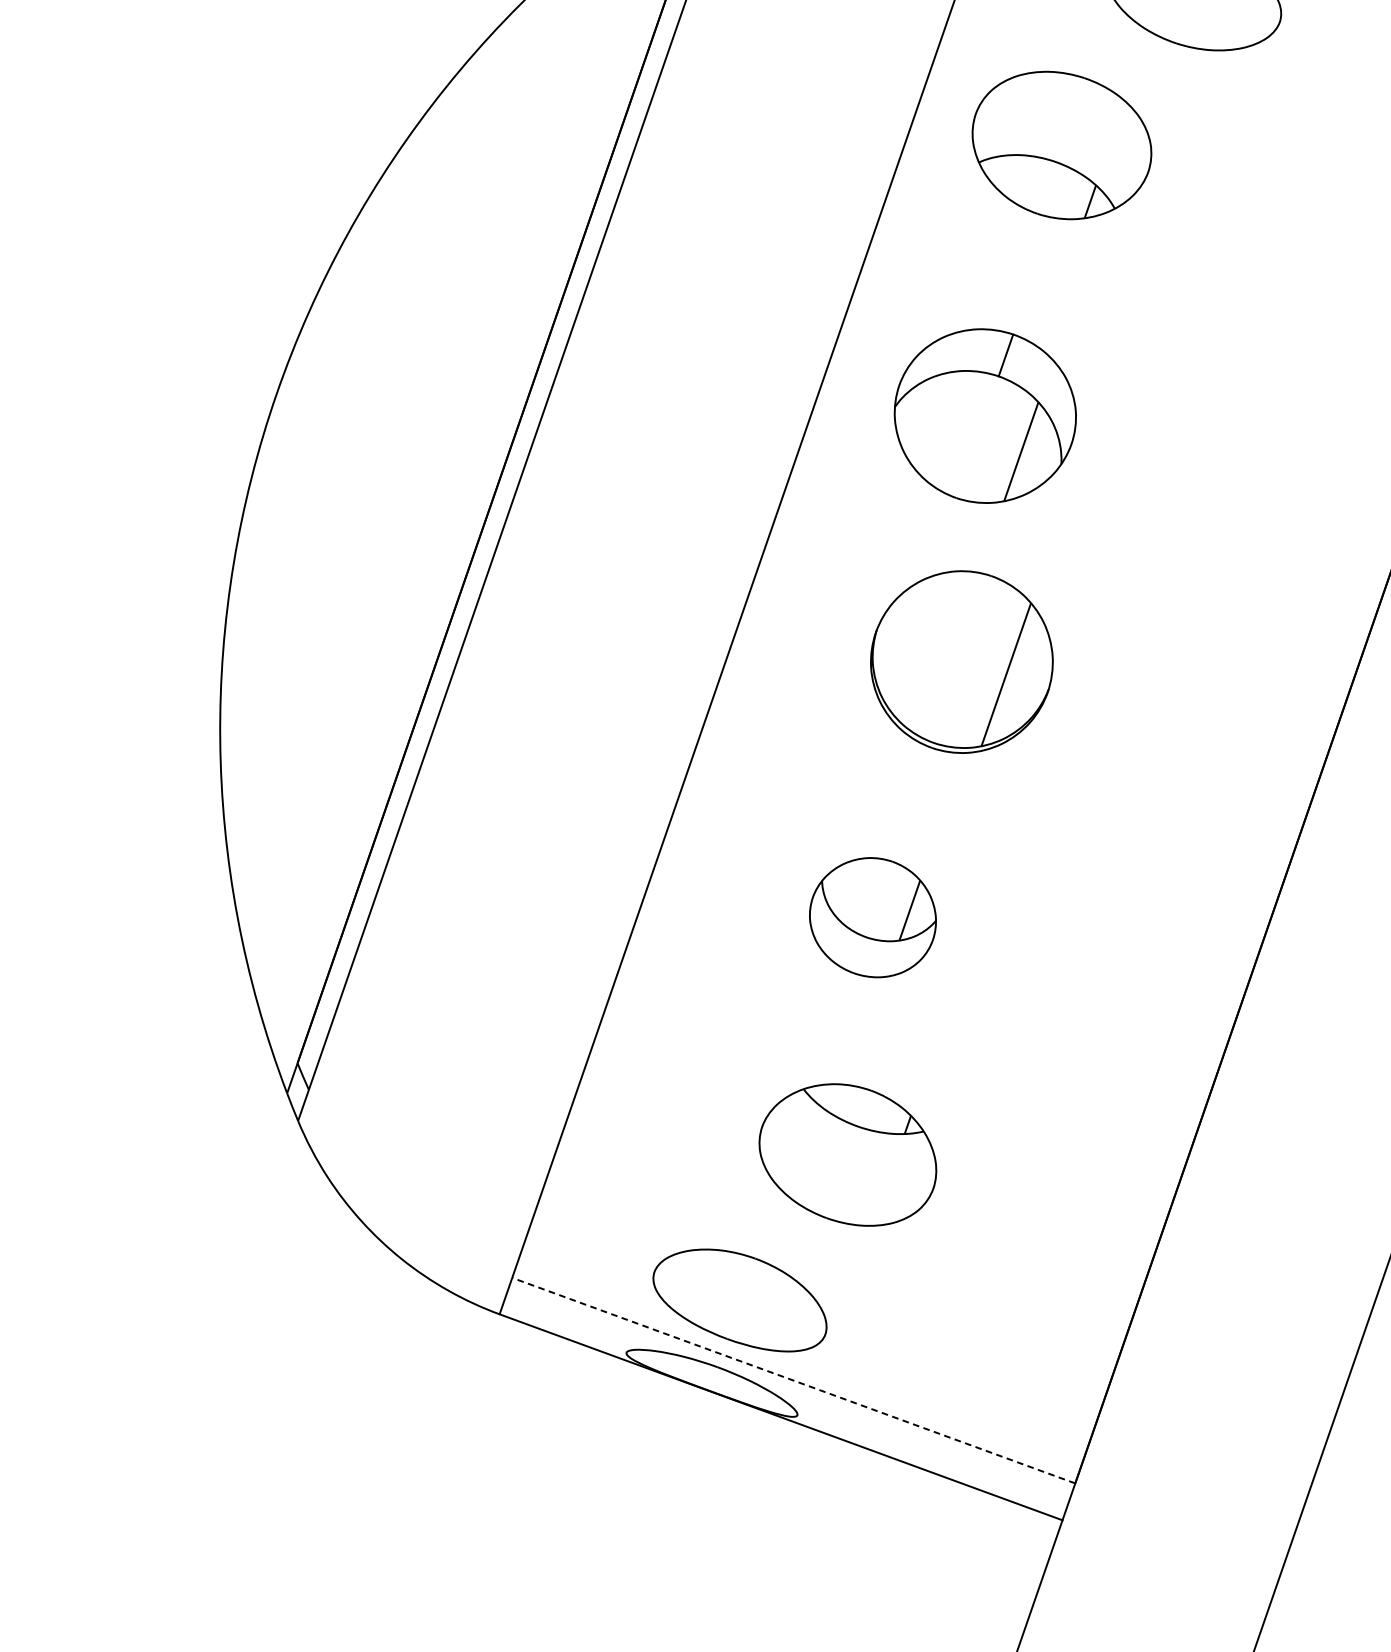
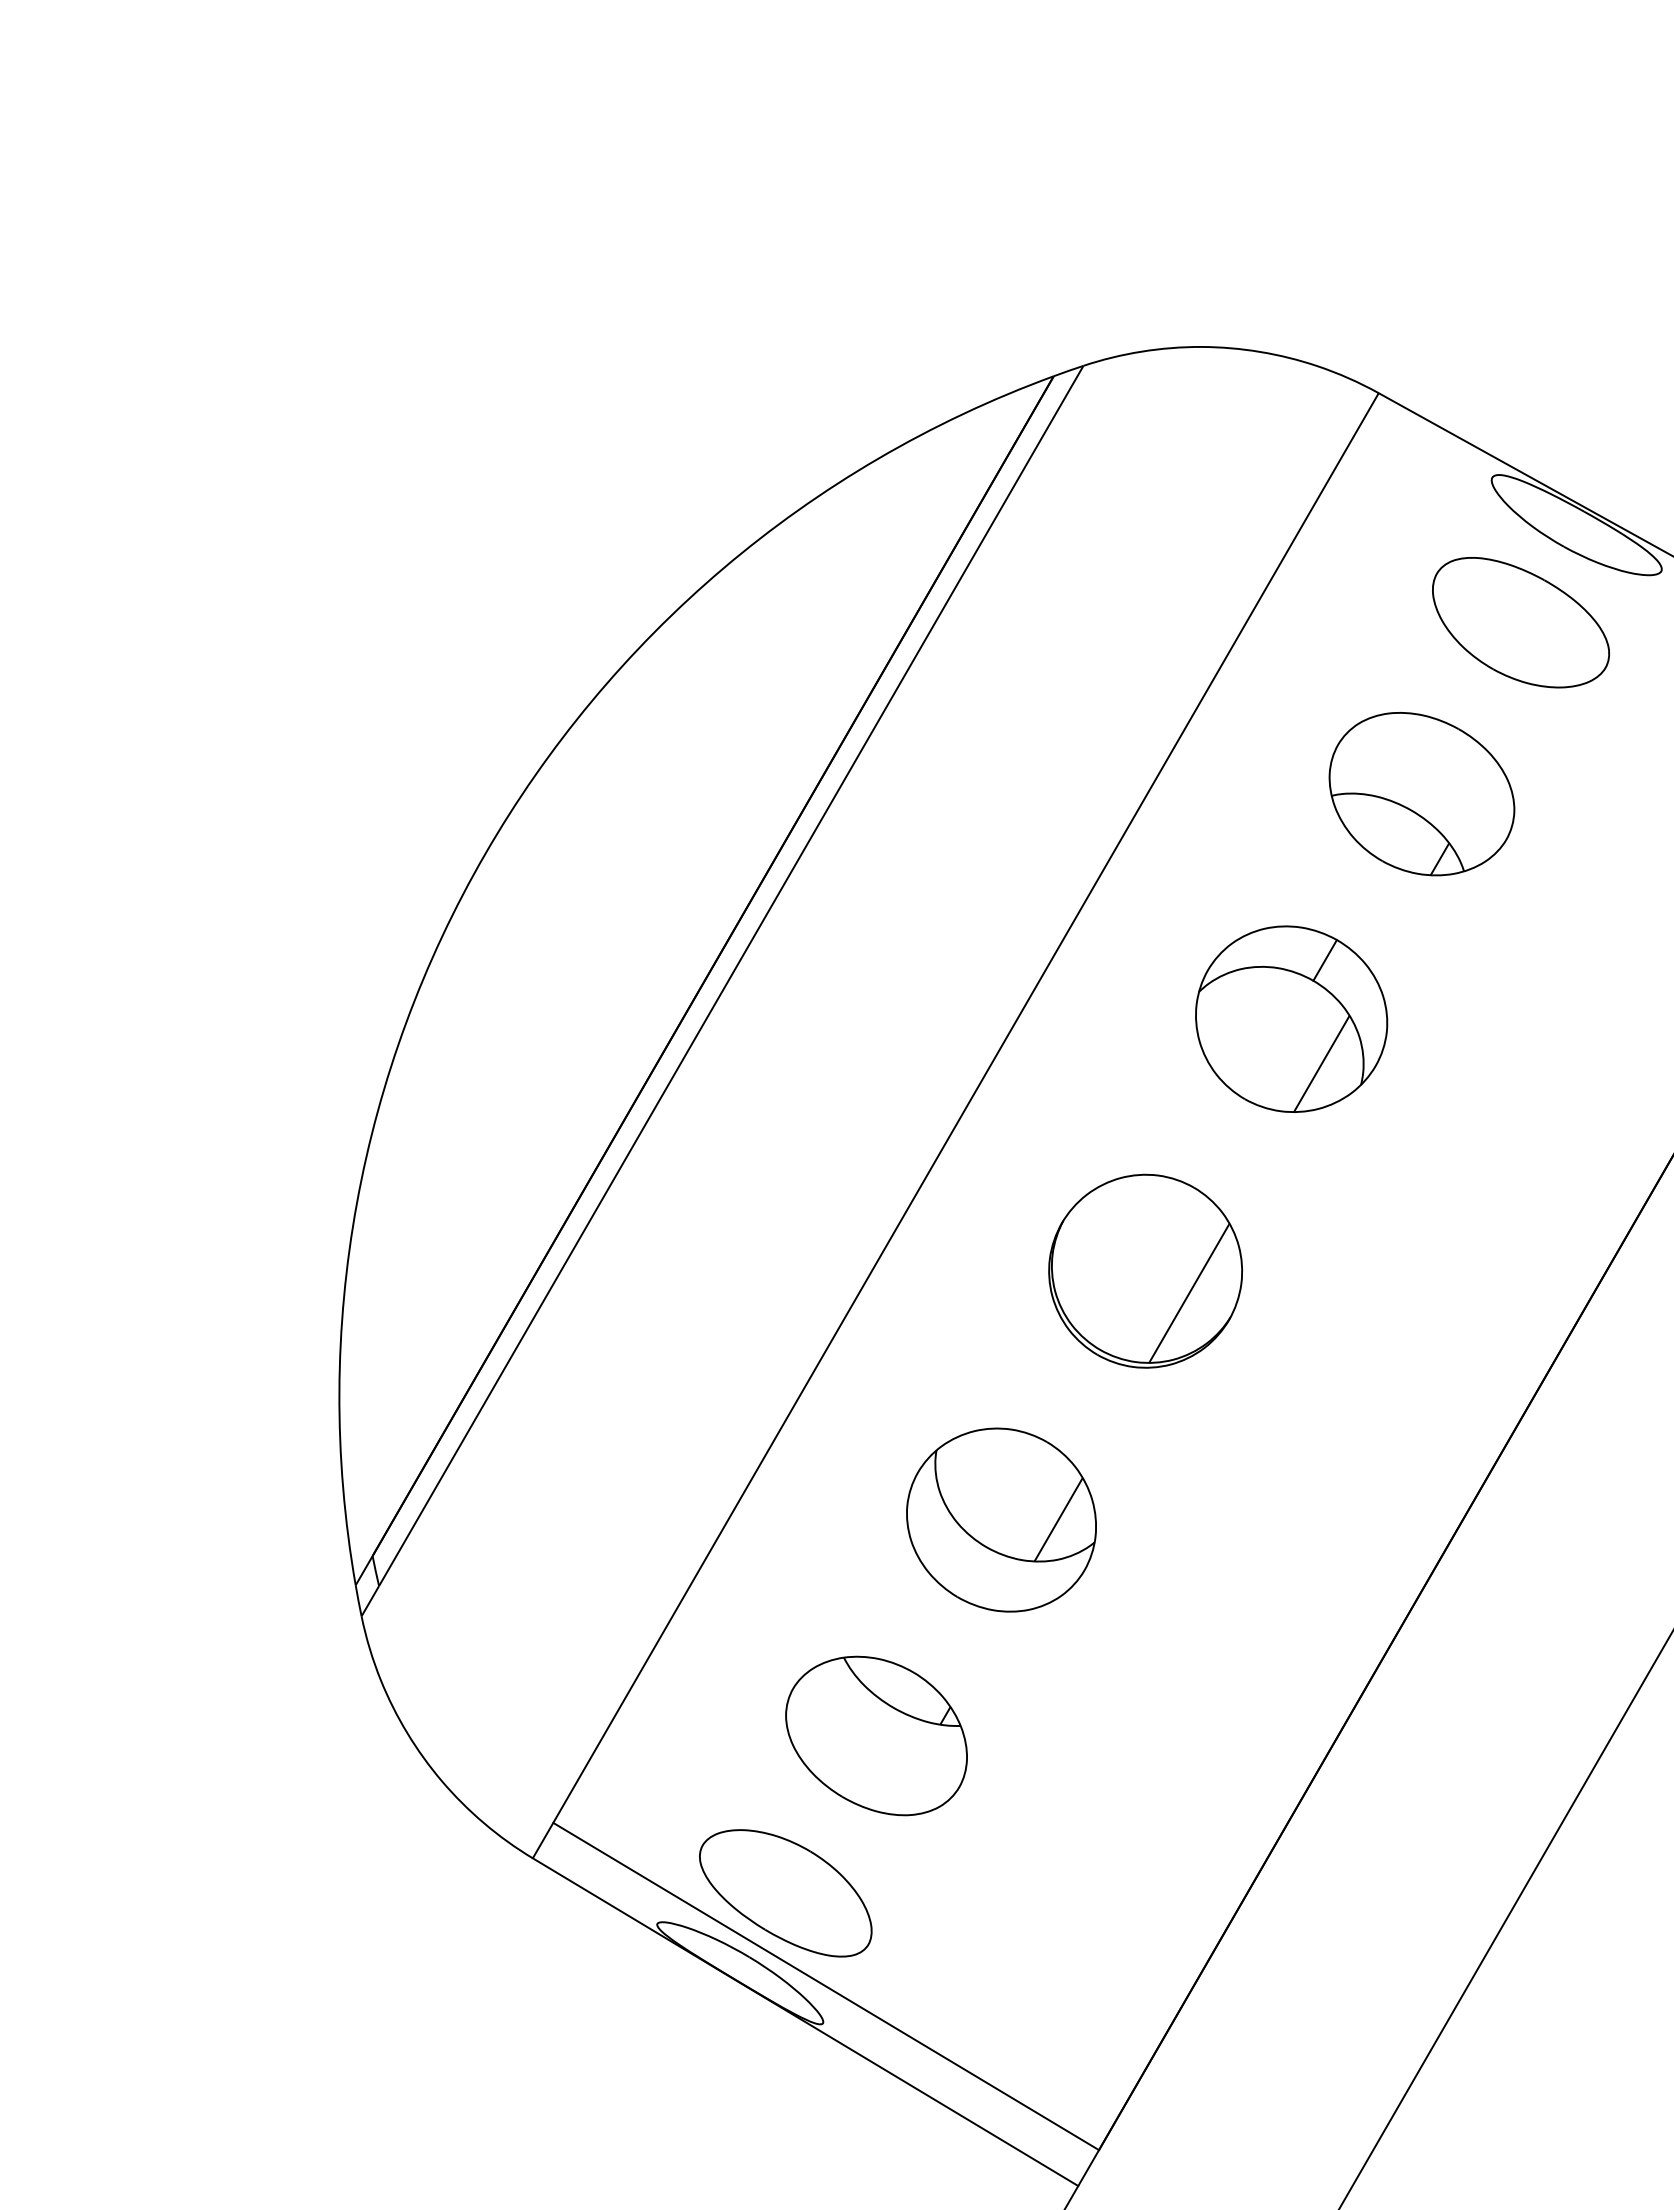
part: (1061, 145) -> (1421, 794), moved
part: (985, 415) -> (1291, 1018), moved
part: (872, 917) -> (1001, 1519), size x1.43
part: (847, 1155) -> (876, 1735), moved
line: (793, 1380) -> (825, 1986), dashed -> solid

